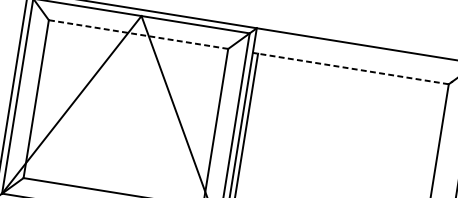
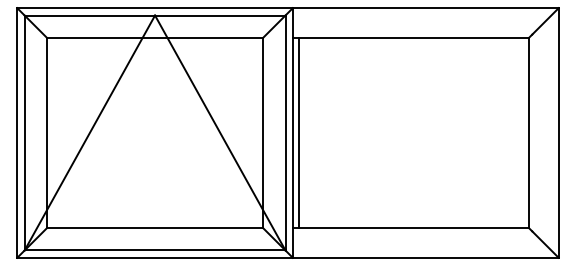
line: (138, 34) -> (154, 37), dashed -> solid
line: (350, 68) -> (410, 37), dashed -> solid

